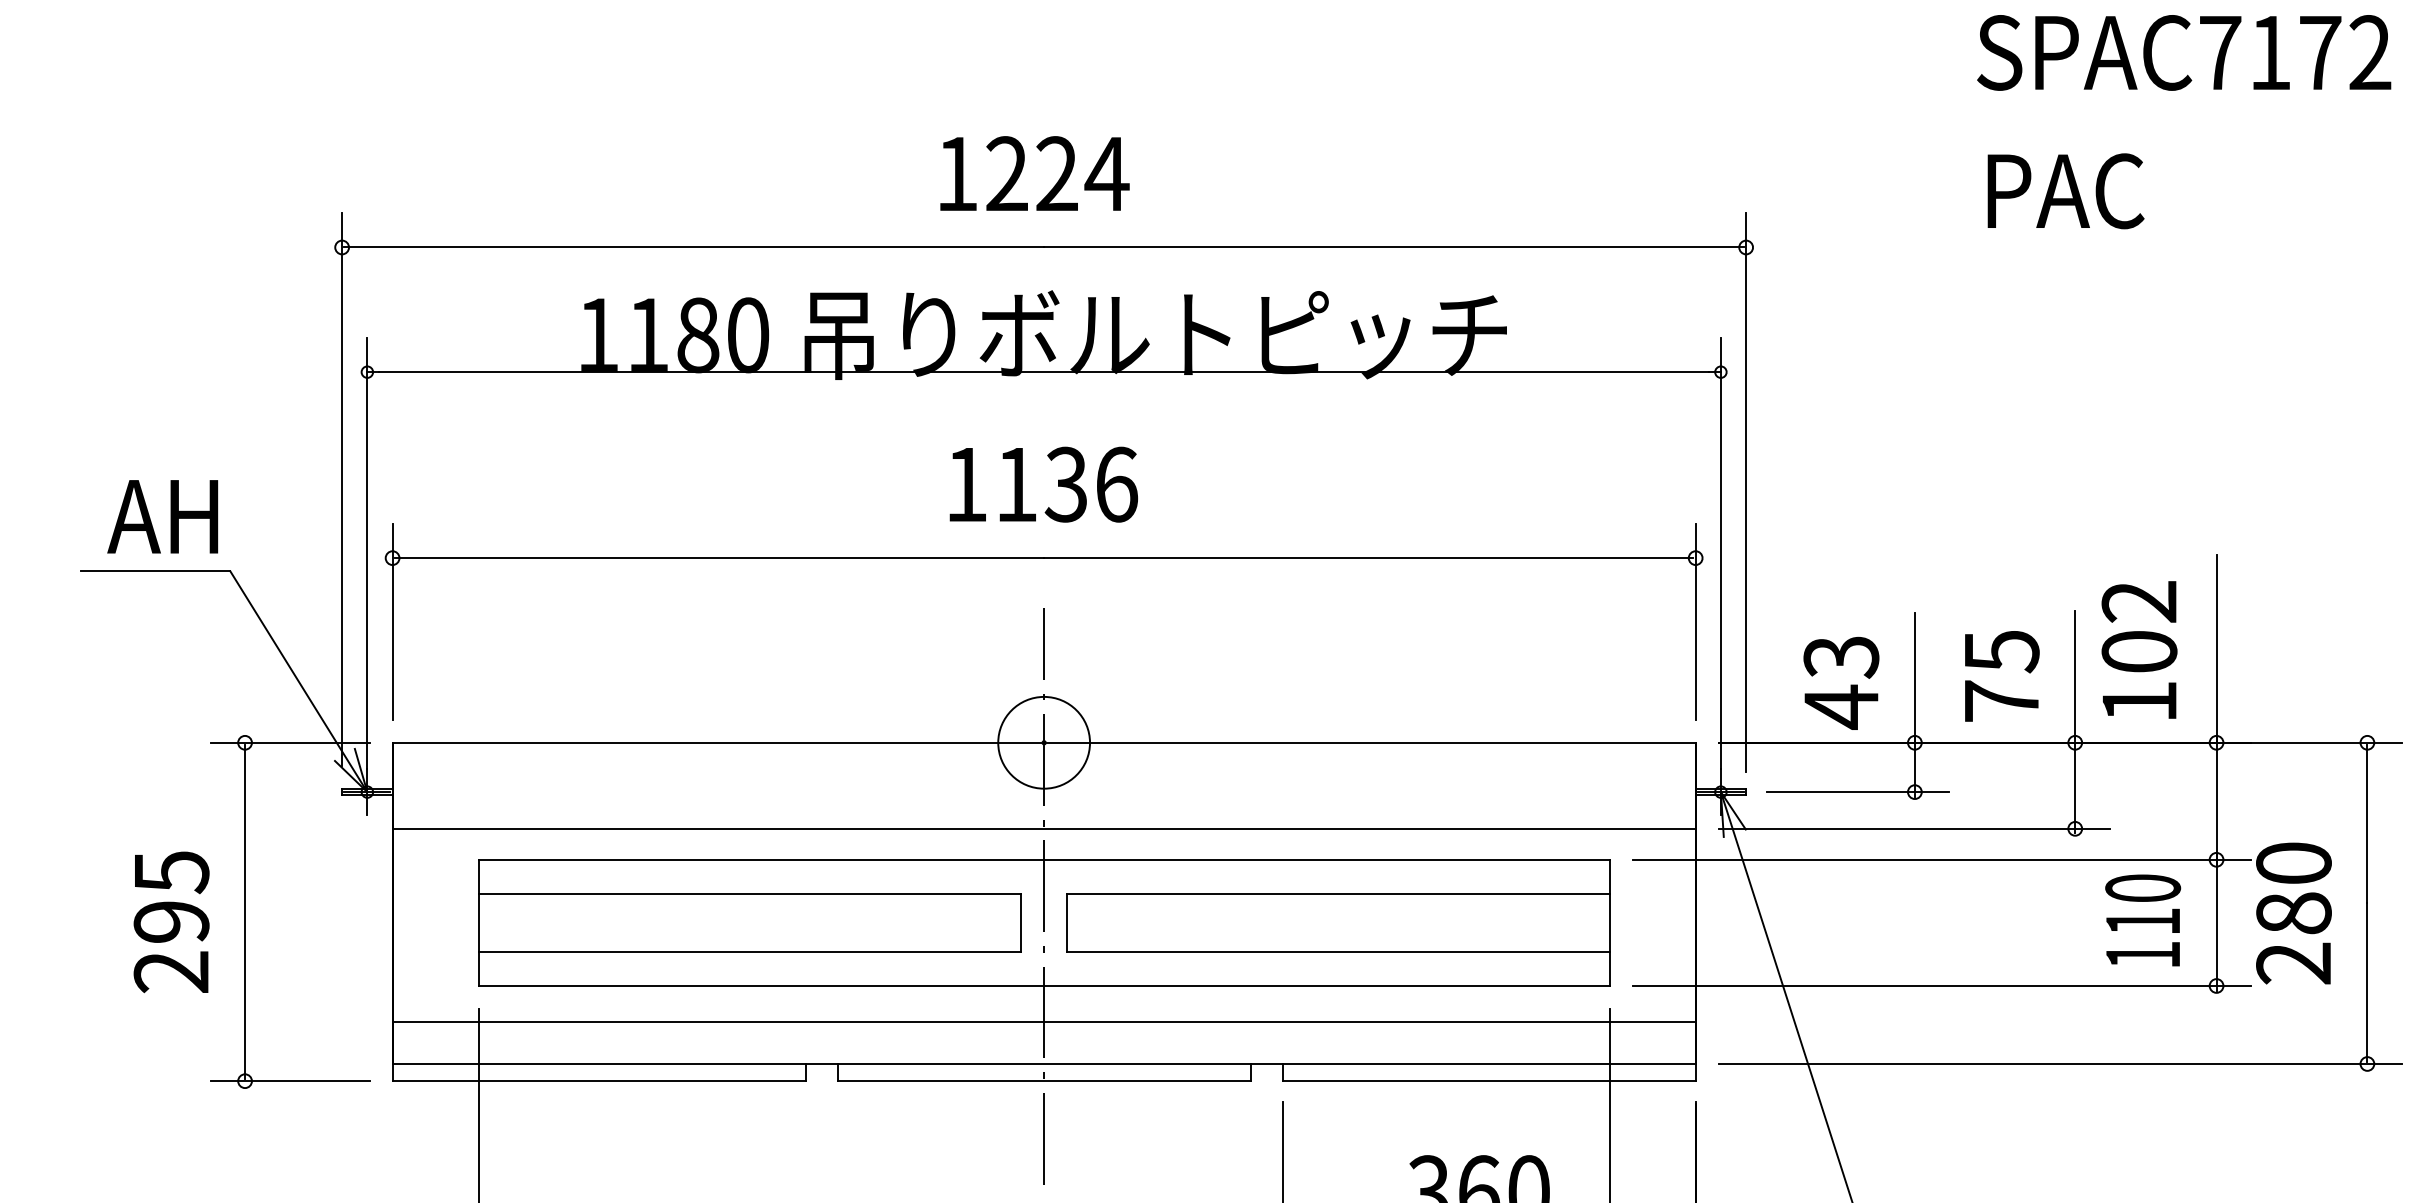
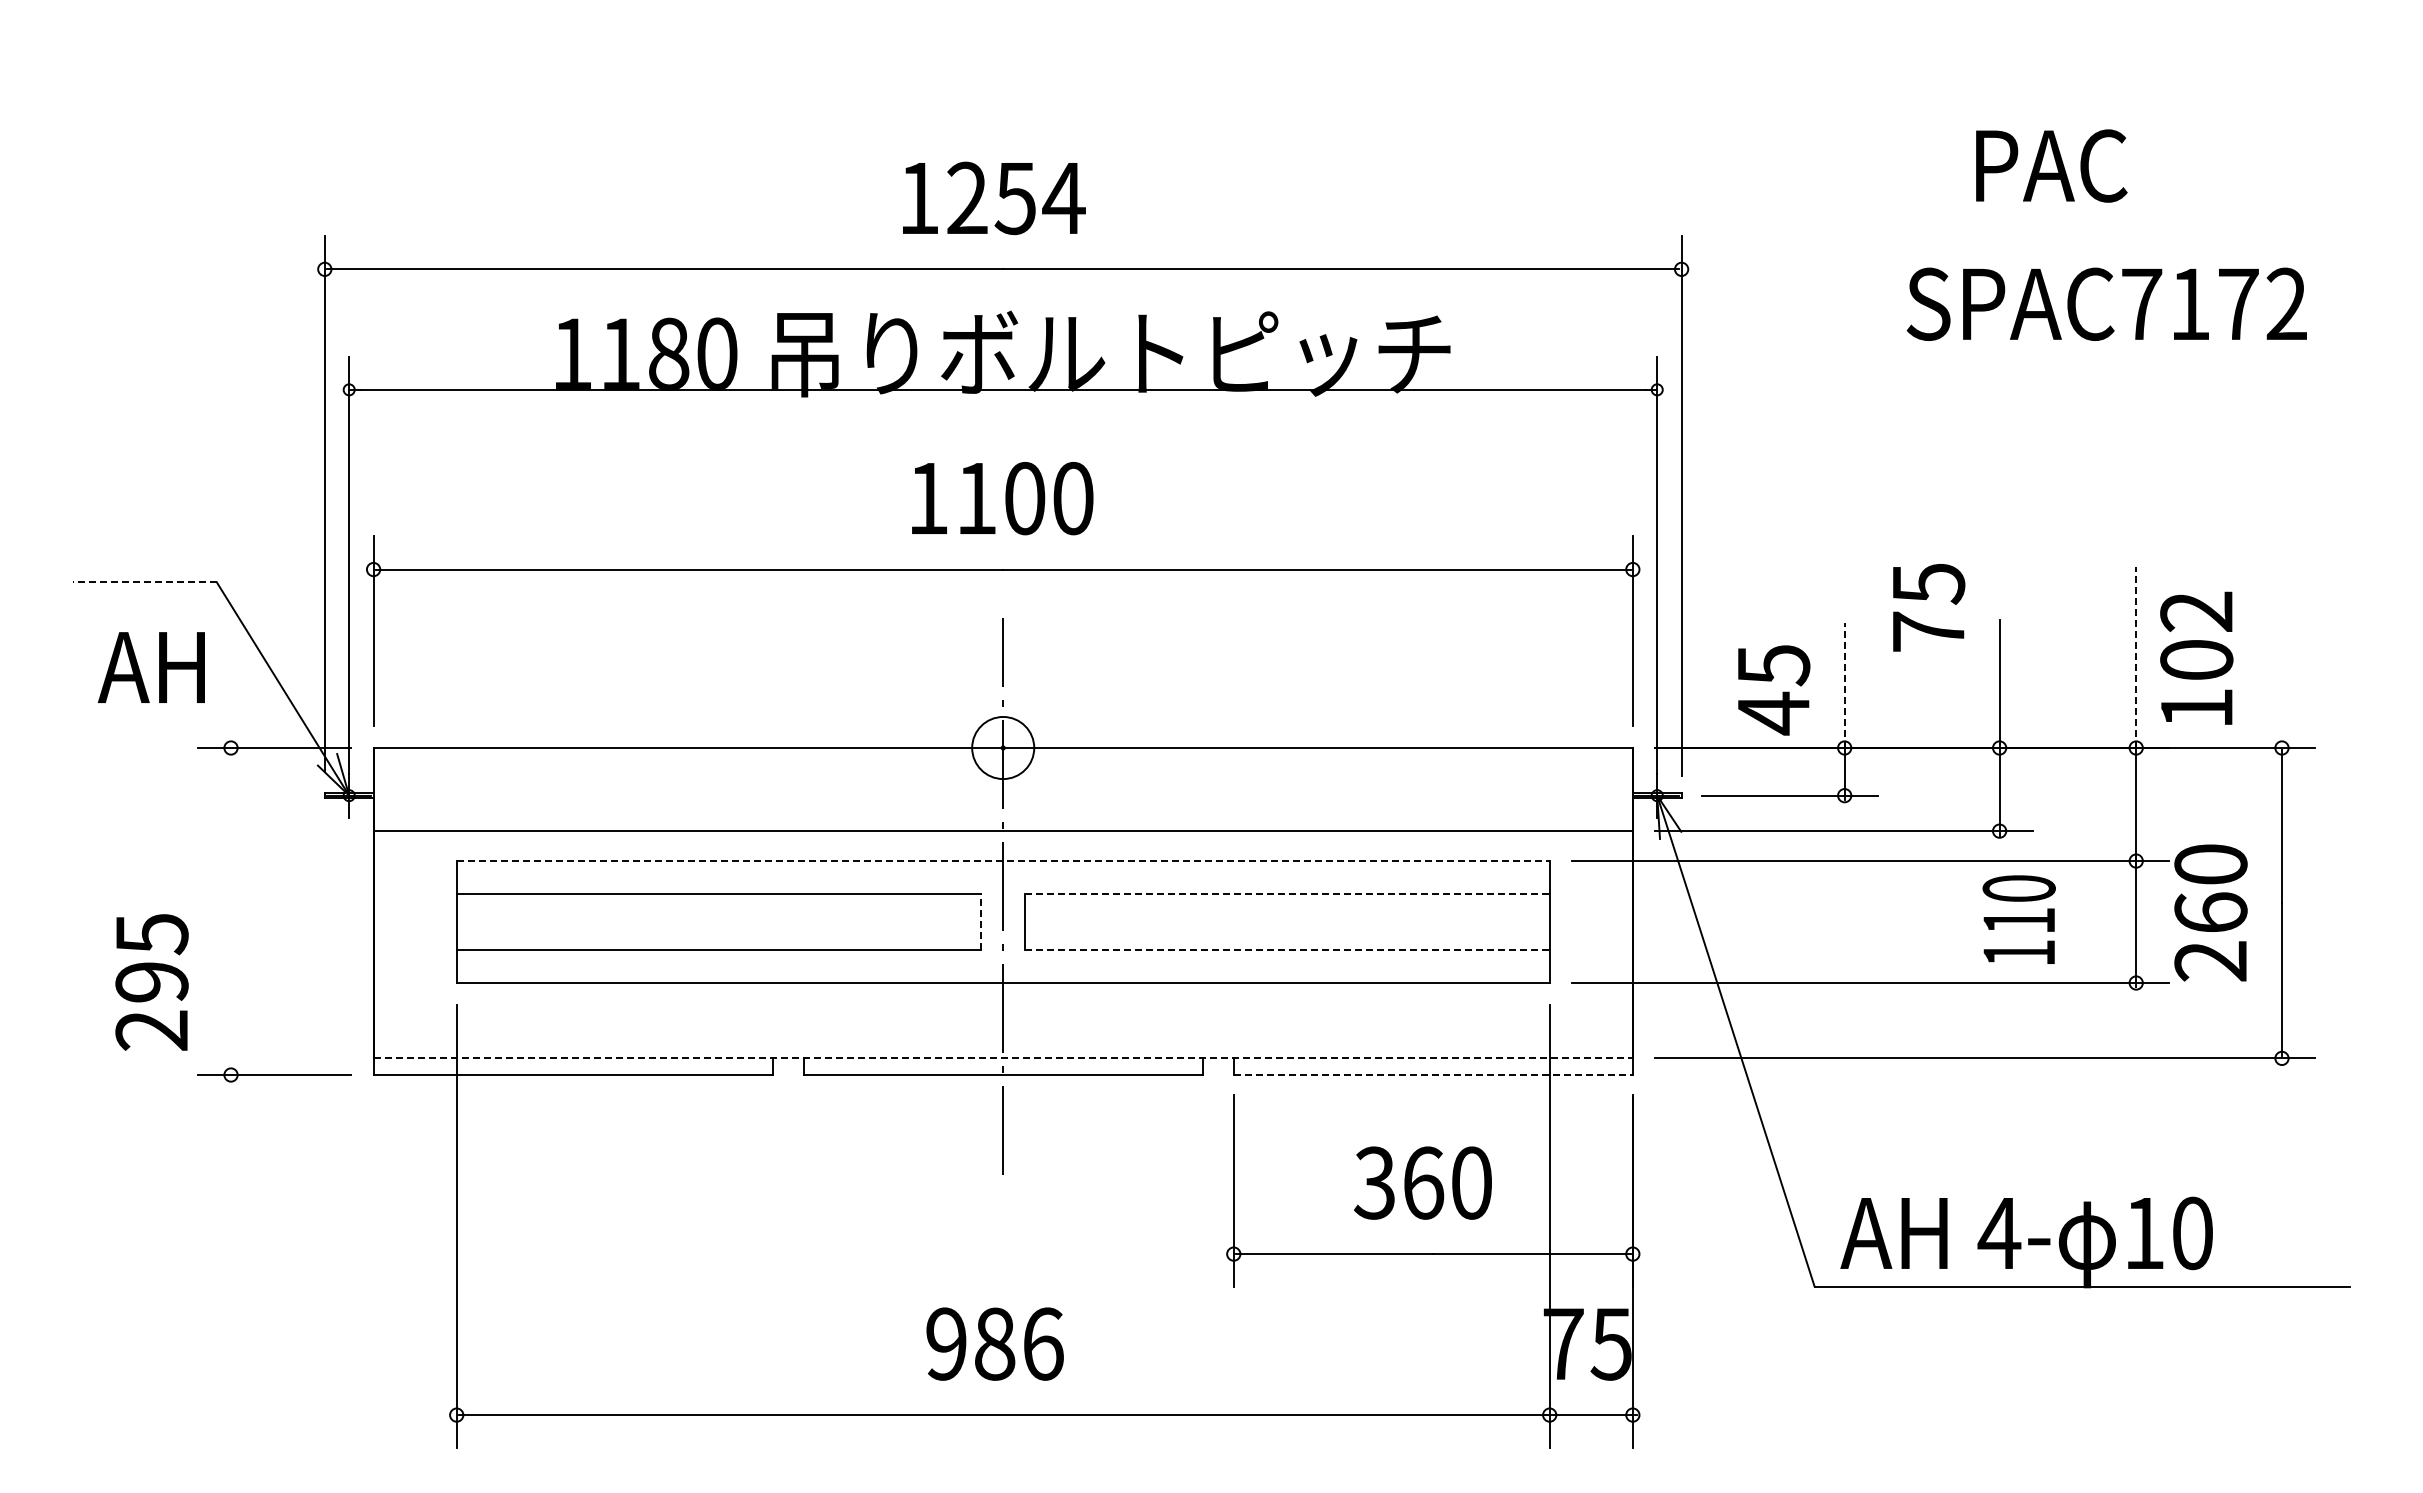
text: (2183, 52) -> (2106, 303), moved
text: (1055, 174) -> (1014, 198), 1224 -> 1254
text: (2065, 190) -> (2051, 165), moved
text: (1090, 484) -> (1048, 498), 1136 -> 1100
text: (161, 516) -> (150, 667), moved
line: (155, 571) -> (144, 582), solid -> dashed
text: (2139, 649) -> (2196, 657), moved
line: (2216, 649) -> (2136, 657), solid -> dashed
text: (1841, 657) -> (1773, 665), 43 -> 45
text: (2002, 676) -> (1929, 607), moved
line: (1914, 678) -> (1844, 685), solid -> dashed
circle: (1043, 742) -> (1002, 747), size x0.7
line: (1044, 860) -> (1003, 861), solid -> dashed
line: (1339, 894) -> (1288, 894), solid -> dashed
line: (245, 911) -> (231, 911), removed
text: (2293, 913) -> (2210, 912), 280 -> 260
text: (2142, 920) -> (2018, 919), moved
text: (171, 922) -> (151, 982), moved
line: (1021, 923) -> (981, 922), solid -> dashed
line: (1339, 951) -> (1288, 949), solid -> dashed
line: (1043, 1021) -> (1002, 1017), removed
line: (1044, 1064) -> (1003, 1058), solid -> dashed
line: (1489, 1081) -> (1433, 1075), solid -> dashed

